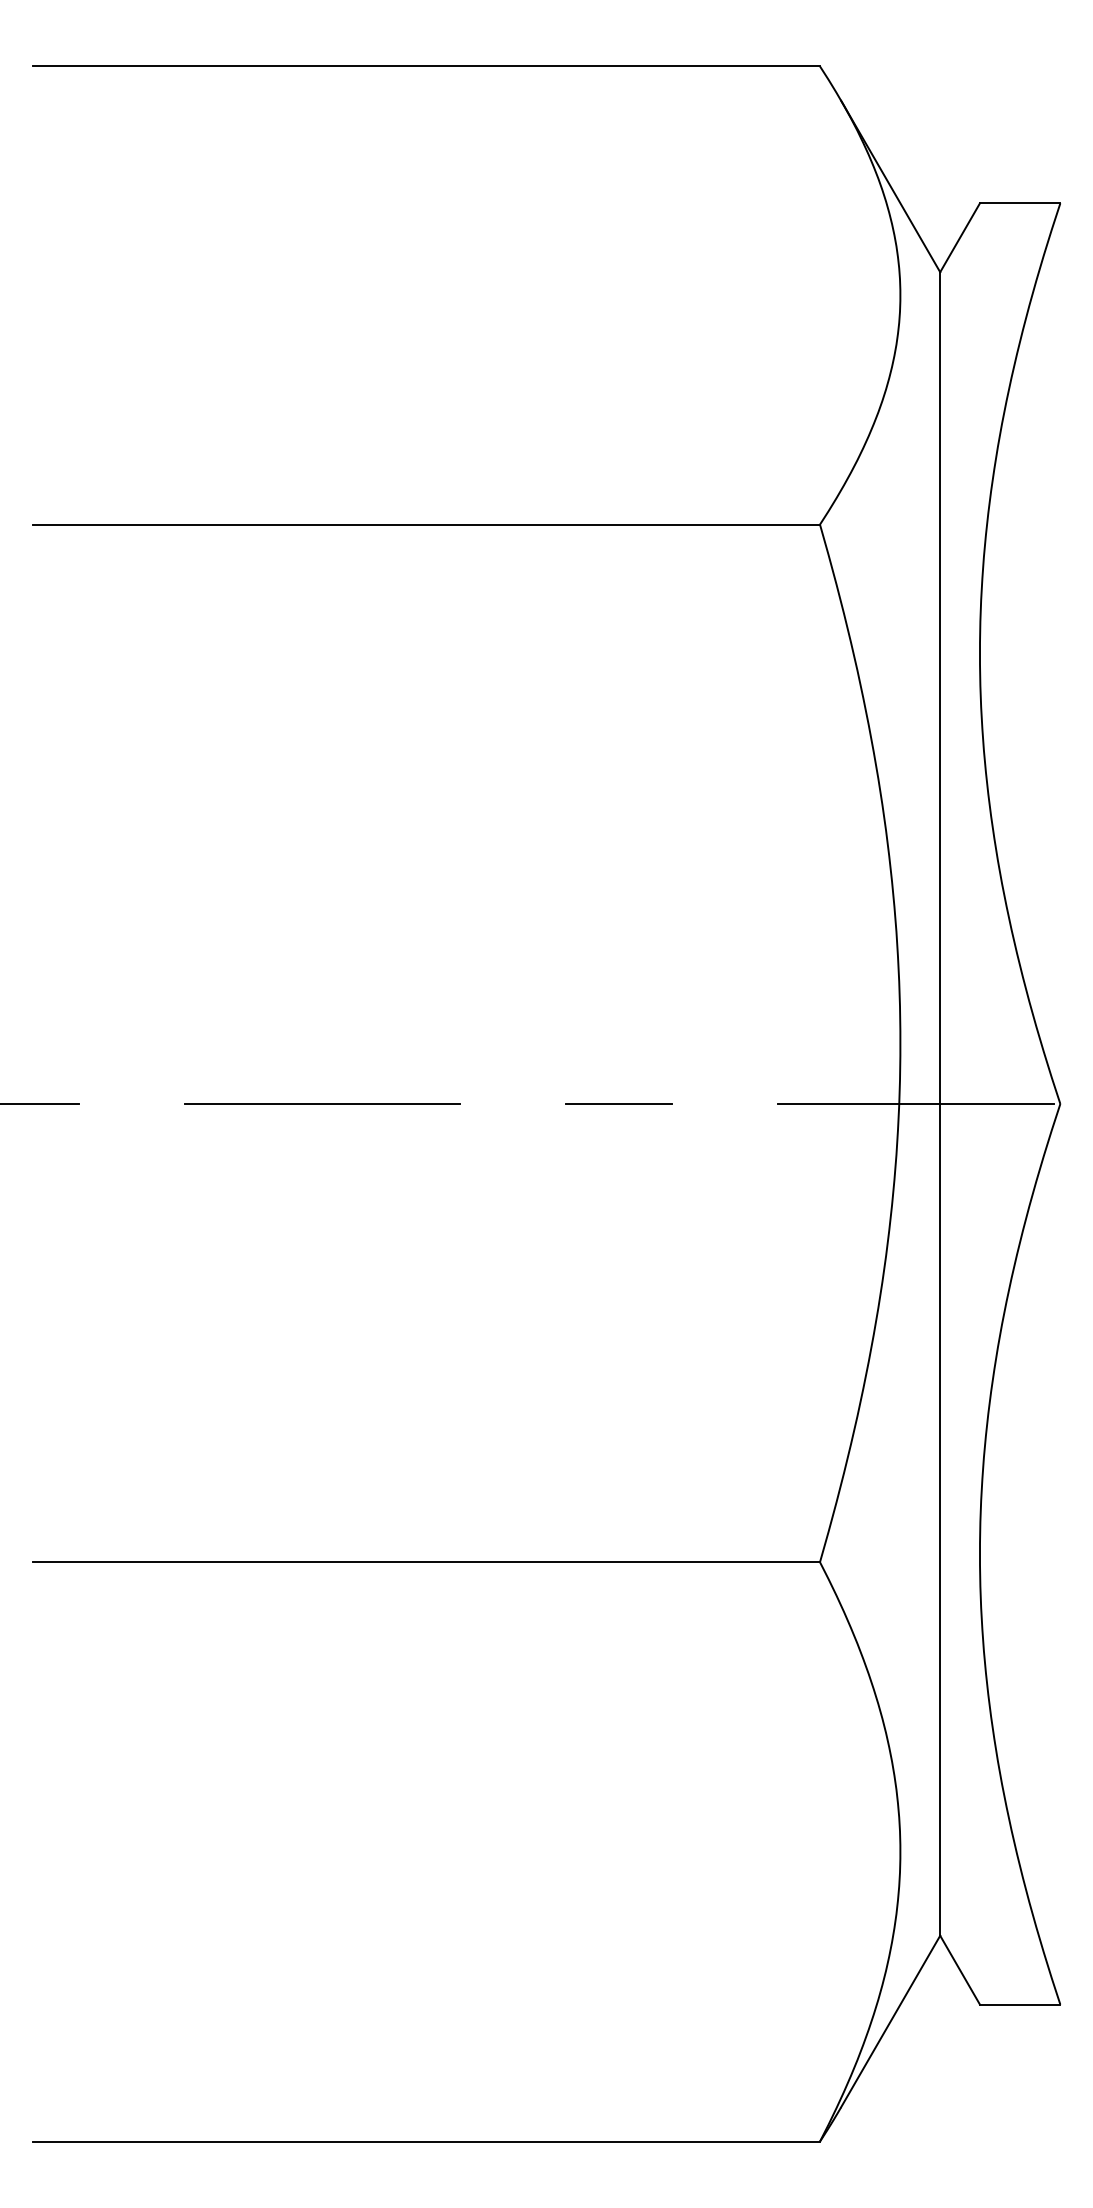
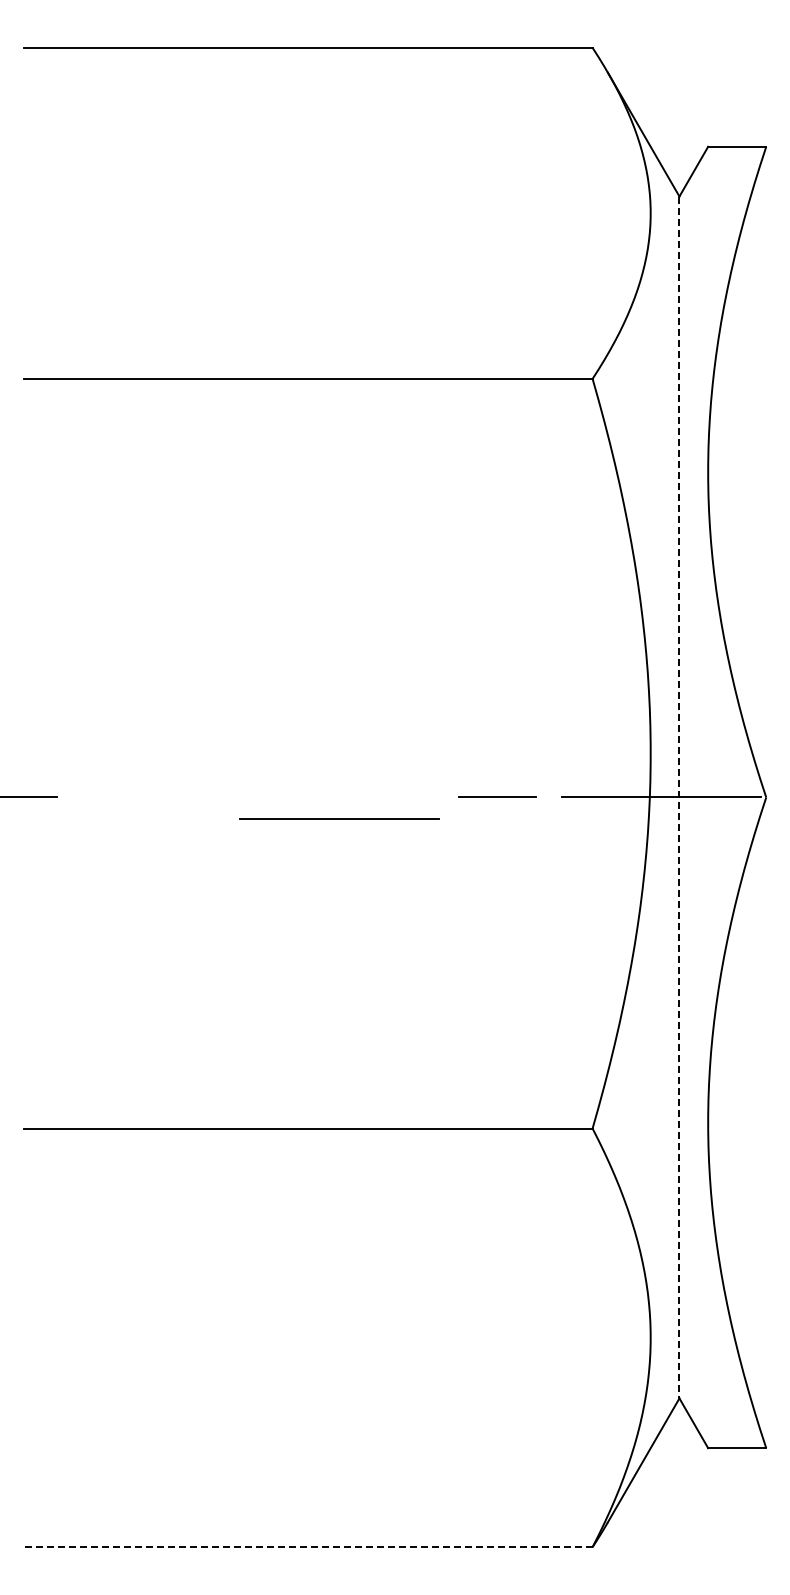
line: (322, 1102) -> (339, 818), moved
line: (619, 1102) -> (497, 796), moved
line: (940, 1104) -> (679, 797), solid -> dashed
line: (425, 2142) -> (307, 1547), solid -> dashed

